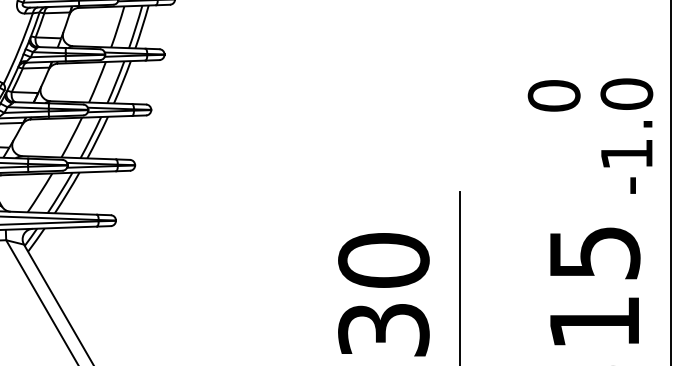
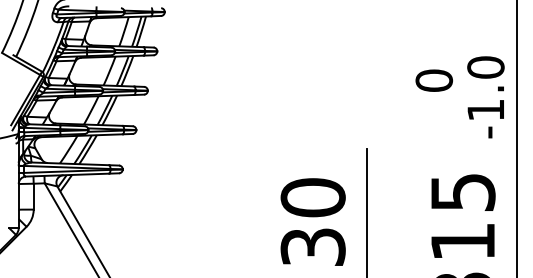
text: (626, 136) -> (485, 97), moved

